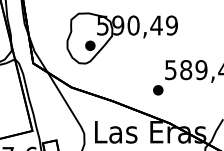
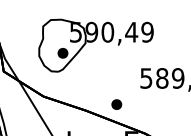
part: (158, 90) -> (117, 104), moved

